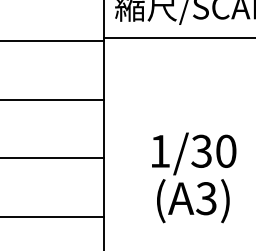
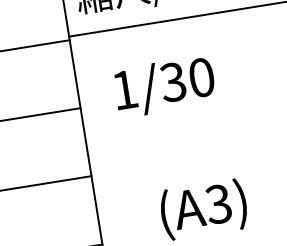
text: (194, 153) -> (165, 86), moved

